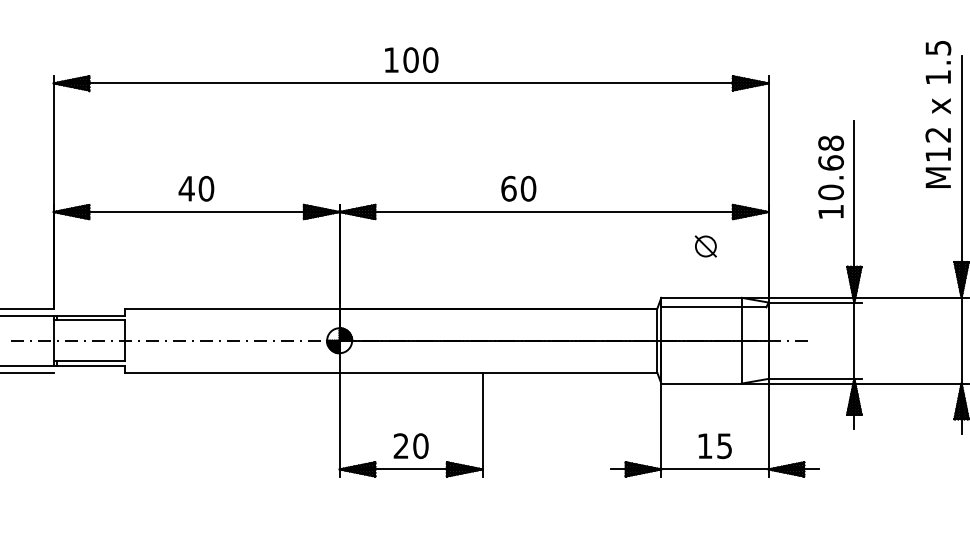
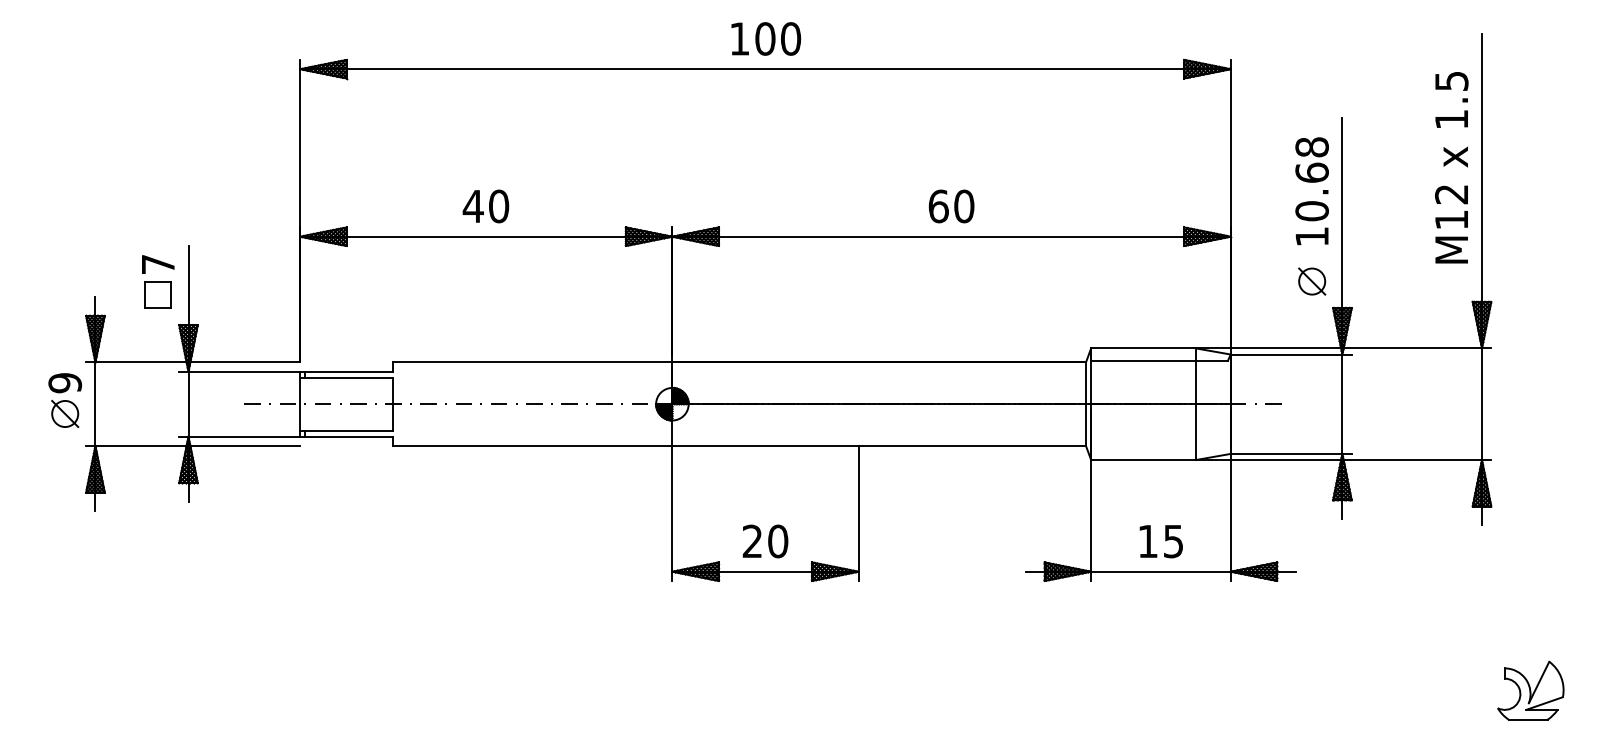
text: (938, 114) -> (1451, 167), moved
text: (518, 188) -> (951, 206), moved
part: (706, 246) -> (1312, 281), moved

